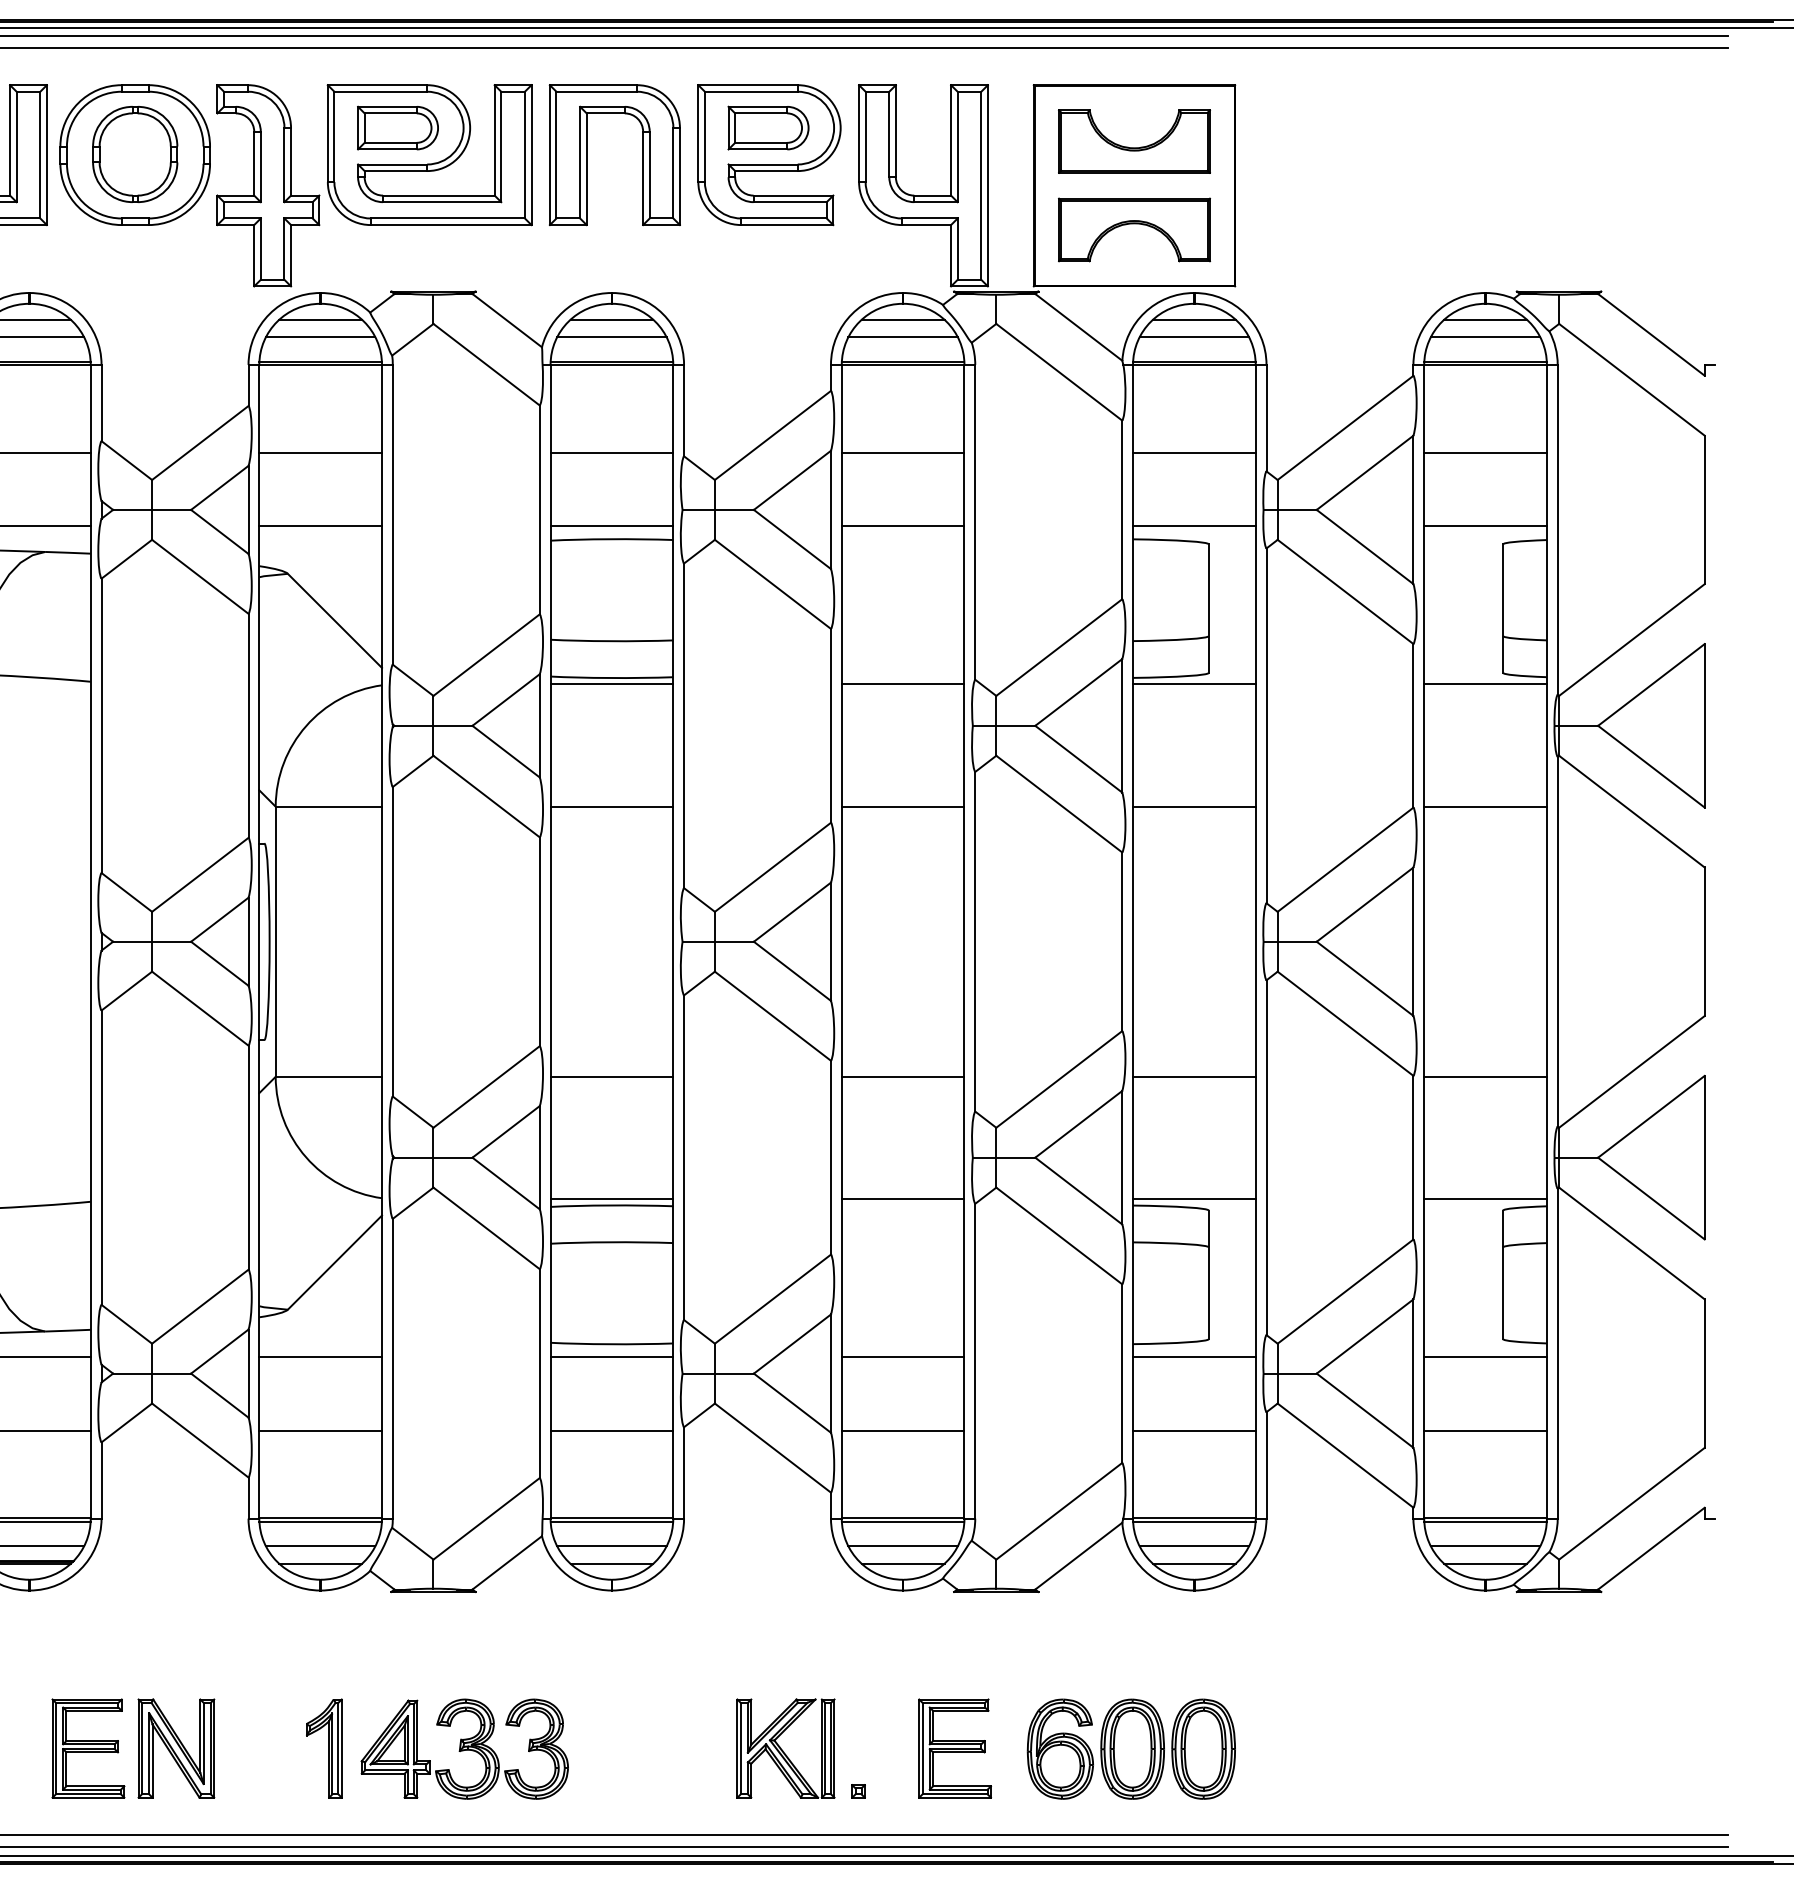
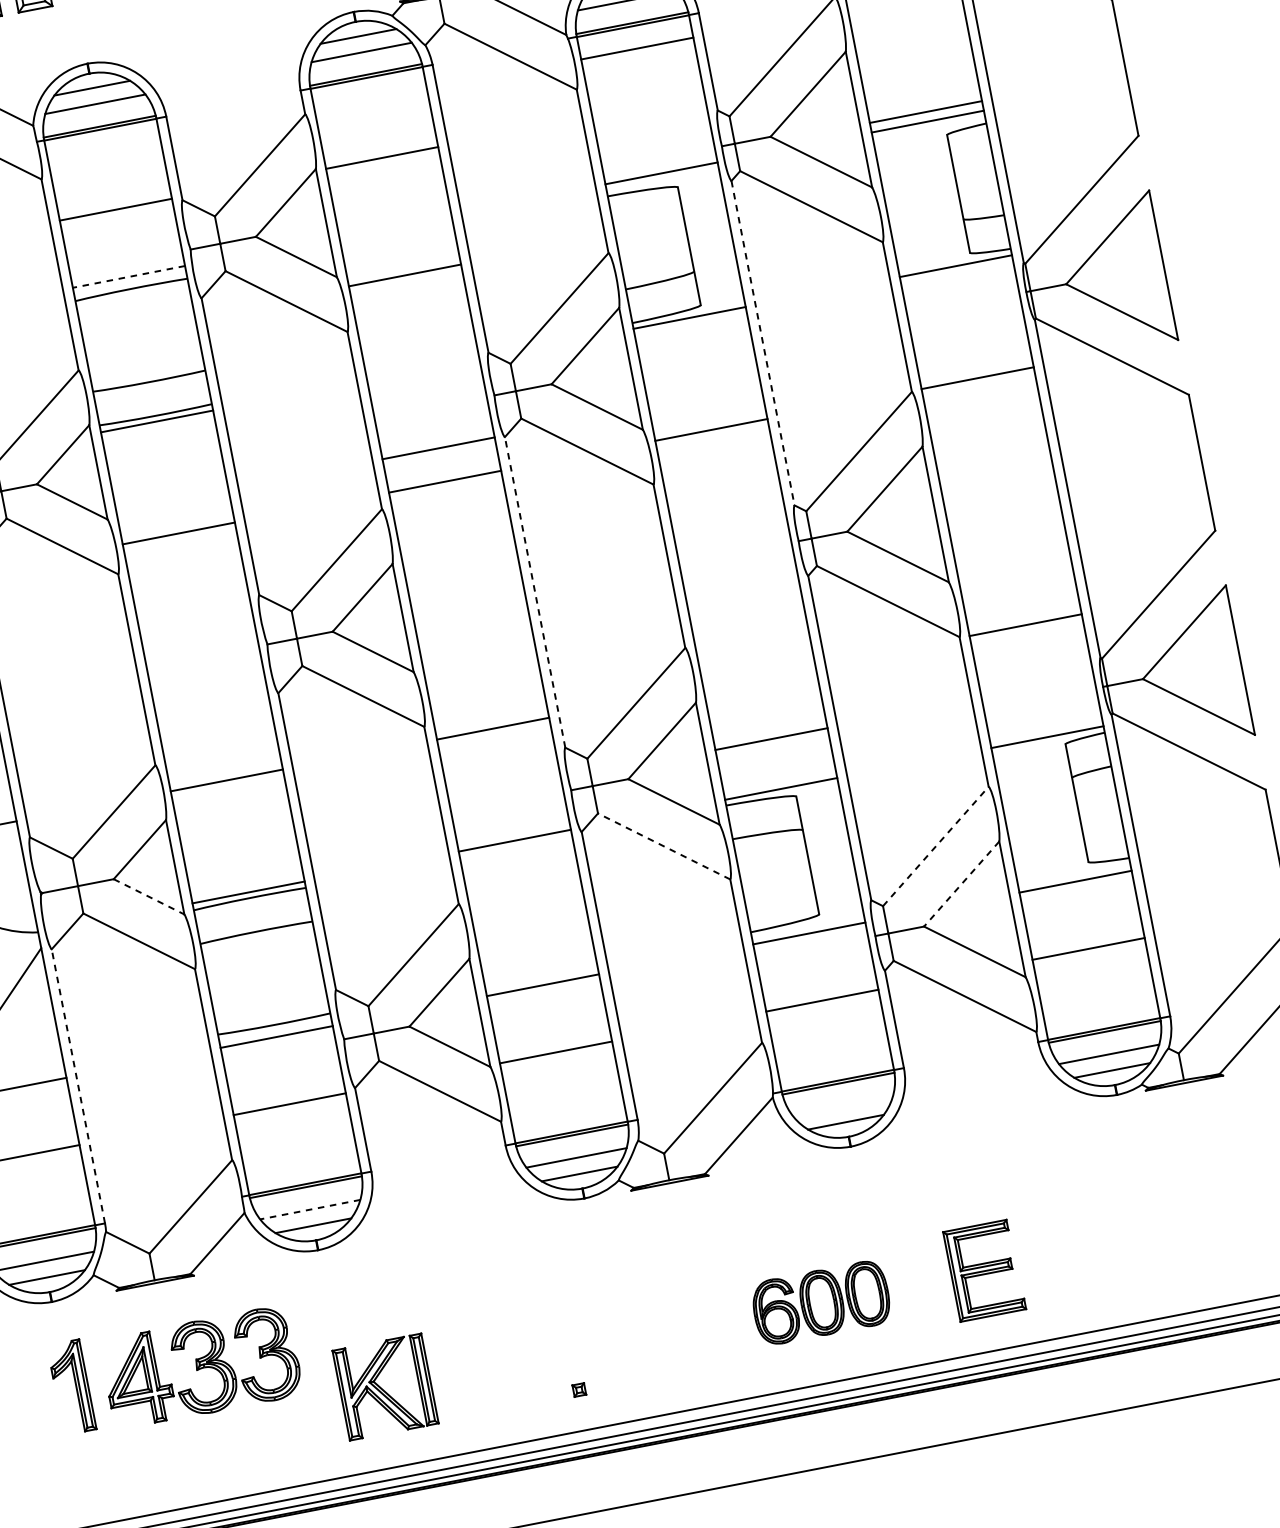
line: (1194, 452) -> (637, 48), moved
line: (1485, 452) -> (925, 111), moved
line: (611, 526) -> (128, 277), solid -> dashed
line: (902, 526) -> (404, 275), moved
line: (902, 684) -> (438, 448), moved
line: (1266, 726) -> (763, 343), solid -> dashed
line: (975, 941) -> (535, 592), solid -> dashed
line: (1194, 1076) -> (771, 738), moved
line: (506, 1183) -> (149, 896), solid -> dashed
line: (1058, 1235) -> (663, 846), solid -> dashed
line: (1345, 1291) -> (935, 846), solid -> dashed
line: (1365, 1336) -> (962, 883), solid -> dashed
line: (392, 1368) -> (78, 1086), solid -> dashed
line: (611, 1546) -> (309, 1210), solid -> dashed
line: (1194, 1546) -> (843, 1106), removed
part: (324, 1748) -> (72, 1387), moved
part: (464, 1748) -> (200, 1366), moved
part: (785, 1748) -> (385, 1387), moved
part: (954, 1748) -> (984, 1270), moved
part: (1130, 1748) -> (820, 1302), size x0.7

